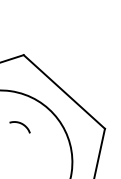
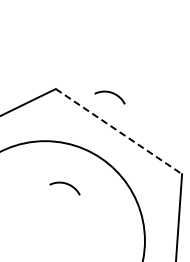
curve: (62, 63) -> (110, 93), added
line: (64, 91) -> (119, 131), solid -> dashed

